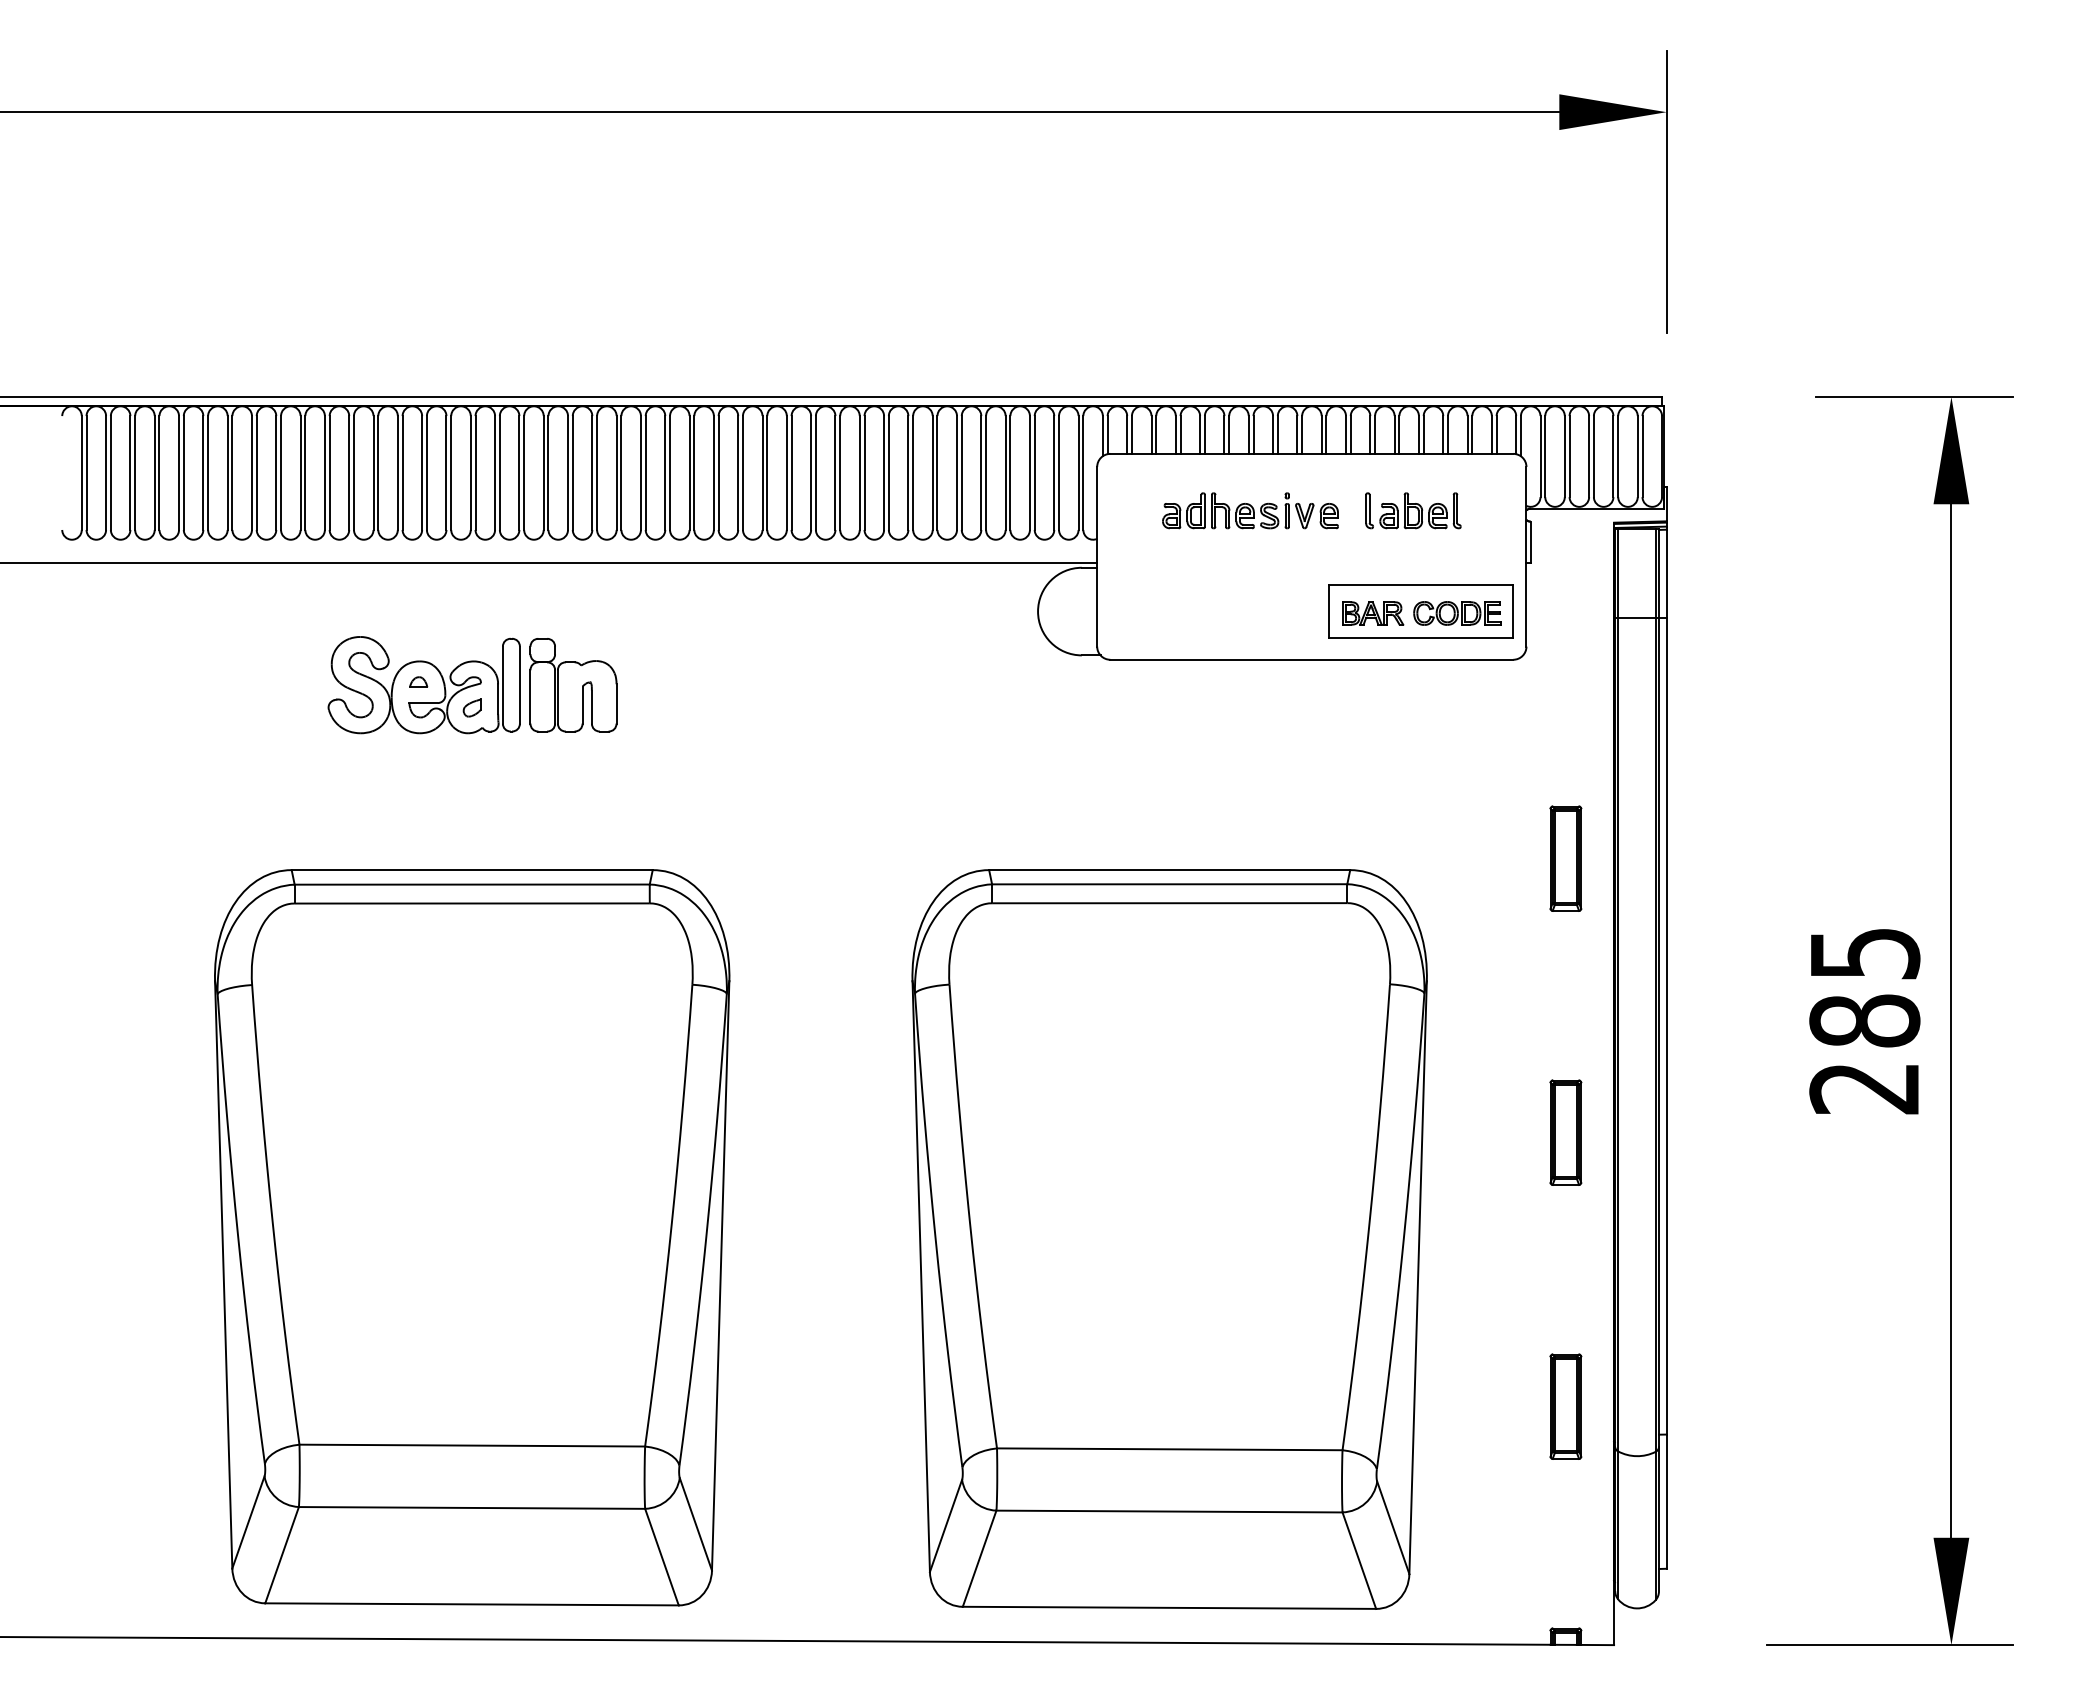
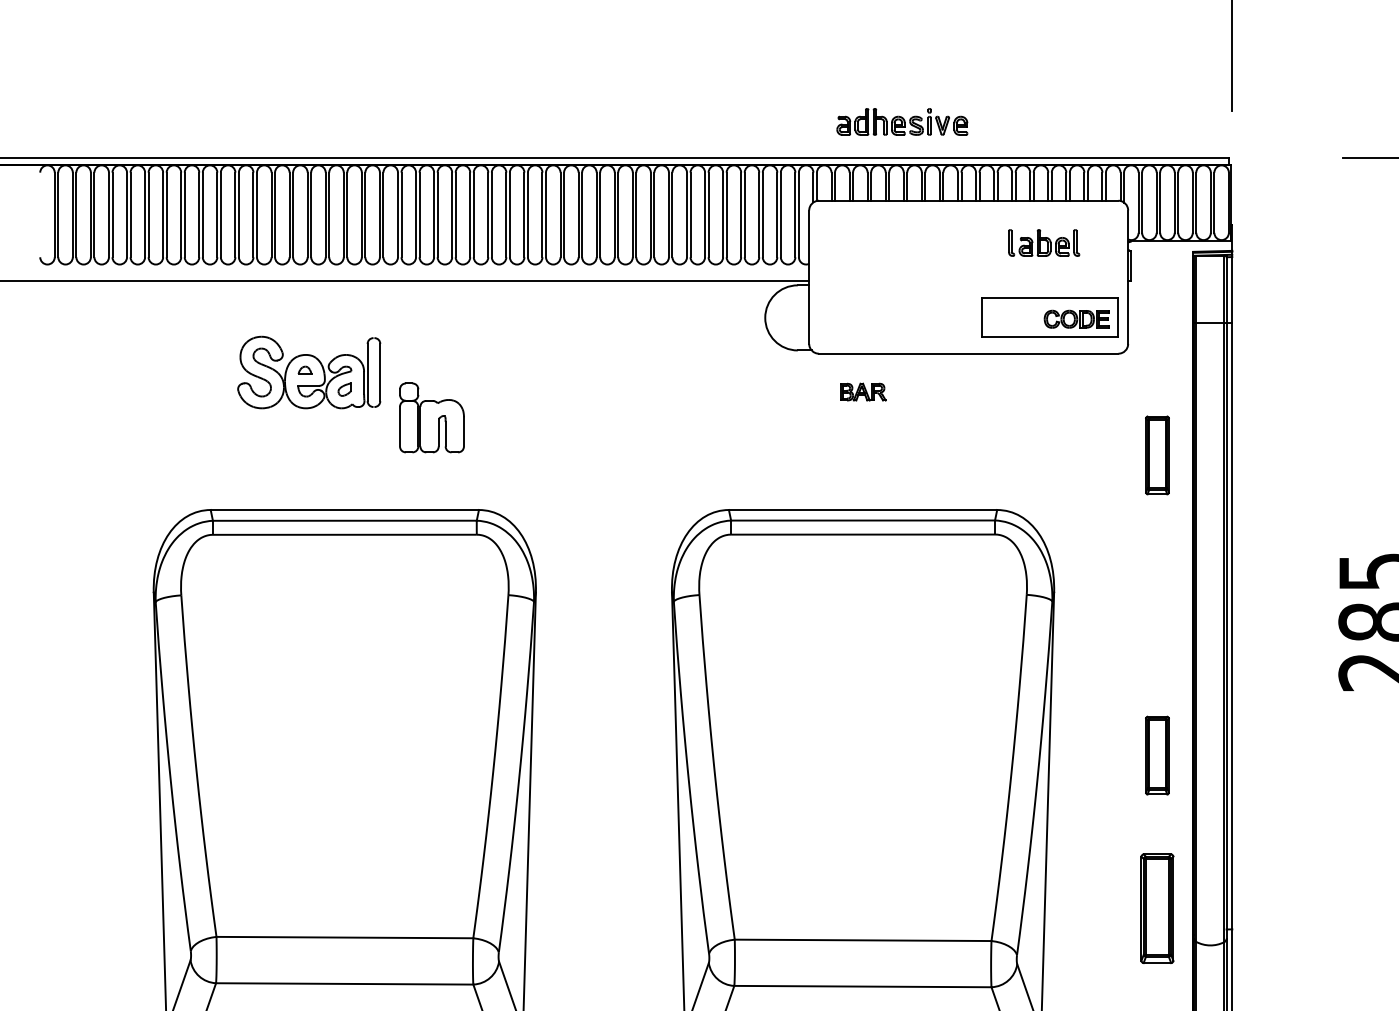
part: (1250, 510) -> (902, 121), moved
part: (1373, 613) -> (863, 392), moved
part: (573, 685) -> (431, 418), moved
part: (1565, 858) -> (1157, 455), moved
part: (1565, 1132) -> (1157, 755), moved
part: (1565, 1406) -> (1157, 908), size x1.4

